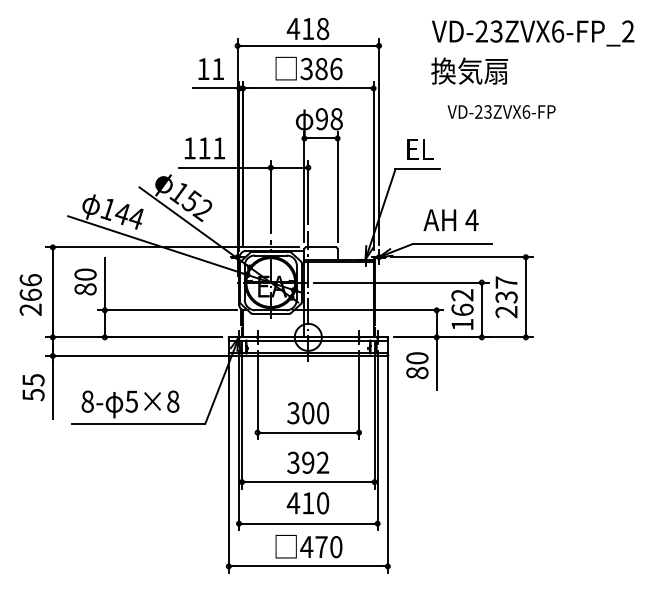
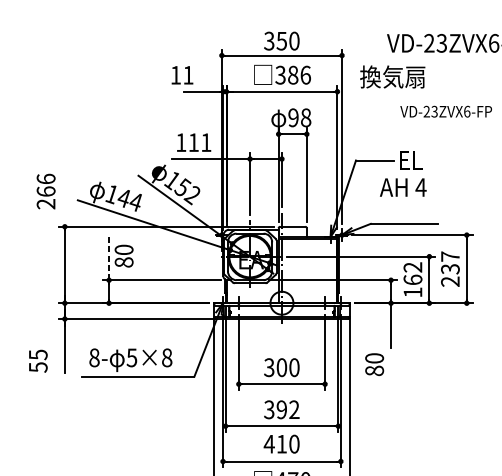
text: (307, 28) -> (281, 40), 418 -> 350
text: (210, 68) -> (181, 74), moved
text: (469, 70) -> (392, 76), moved
text: (420, 149) -> (411, 160), moved
text: (450, 219) -> (402, 186), moved
text: (85, 281) -> (124, 255), moved
line: (104, 283) -> (108, 257), solid -> dashed
text: (30, 294) -> (45, 191), moved
text: (417, 365) -> (374, 364), moved
text: (33, 387) -> (38, 361), moved

